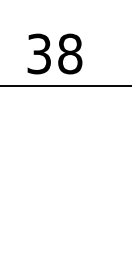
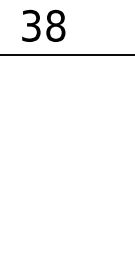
text: (54, 53) -> (43, 25), moved

